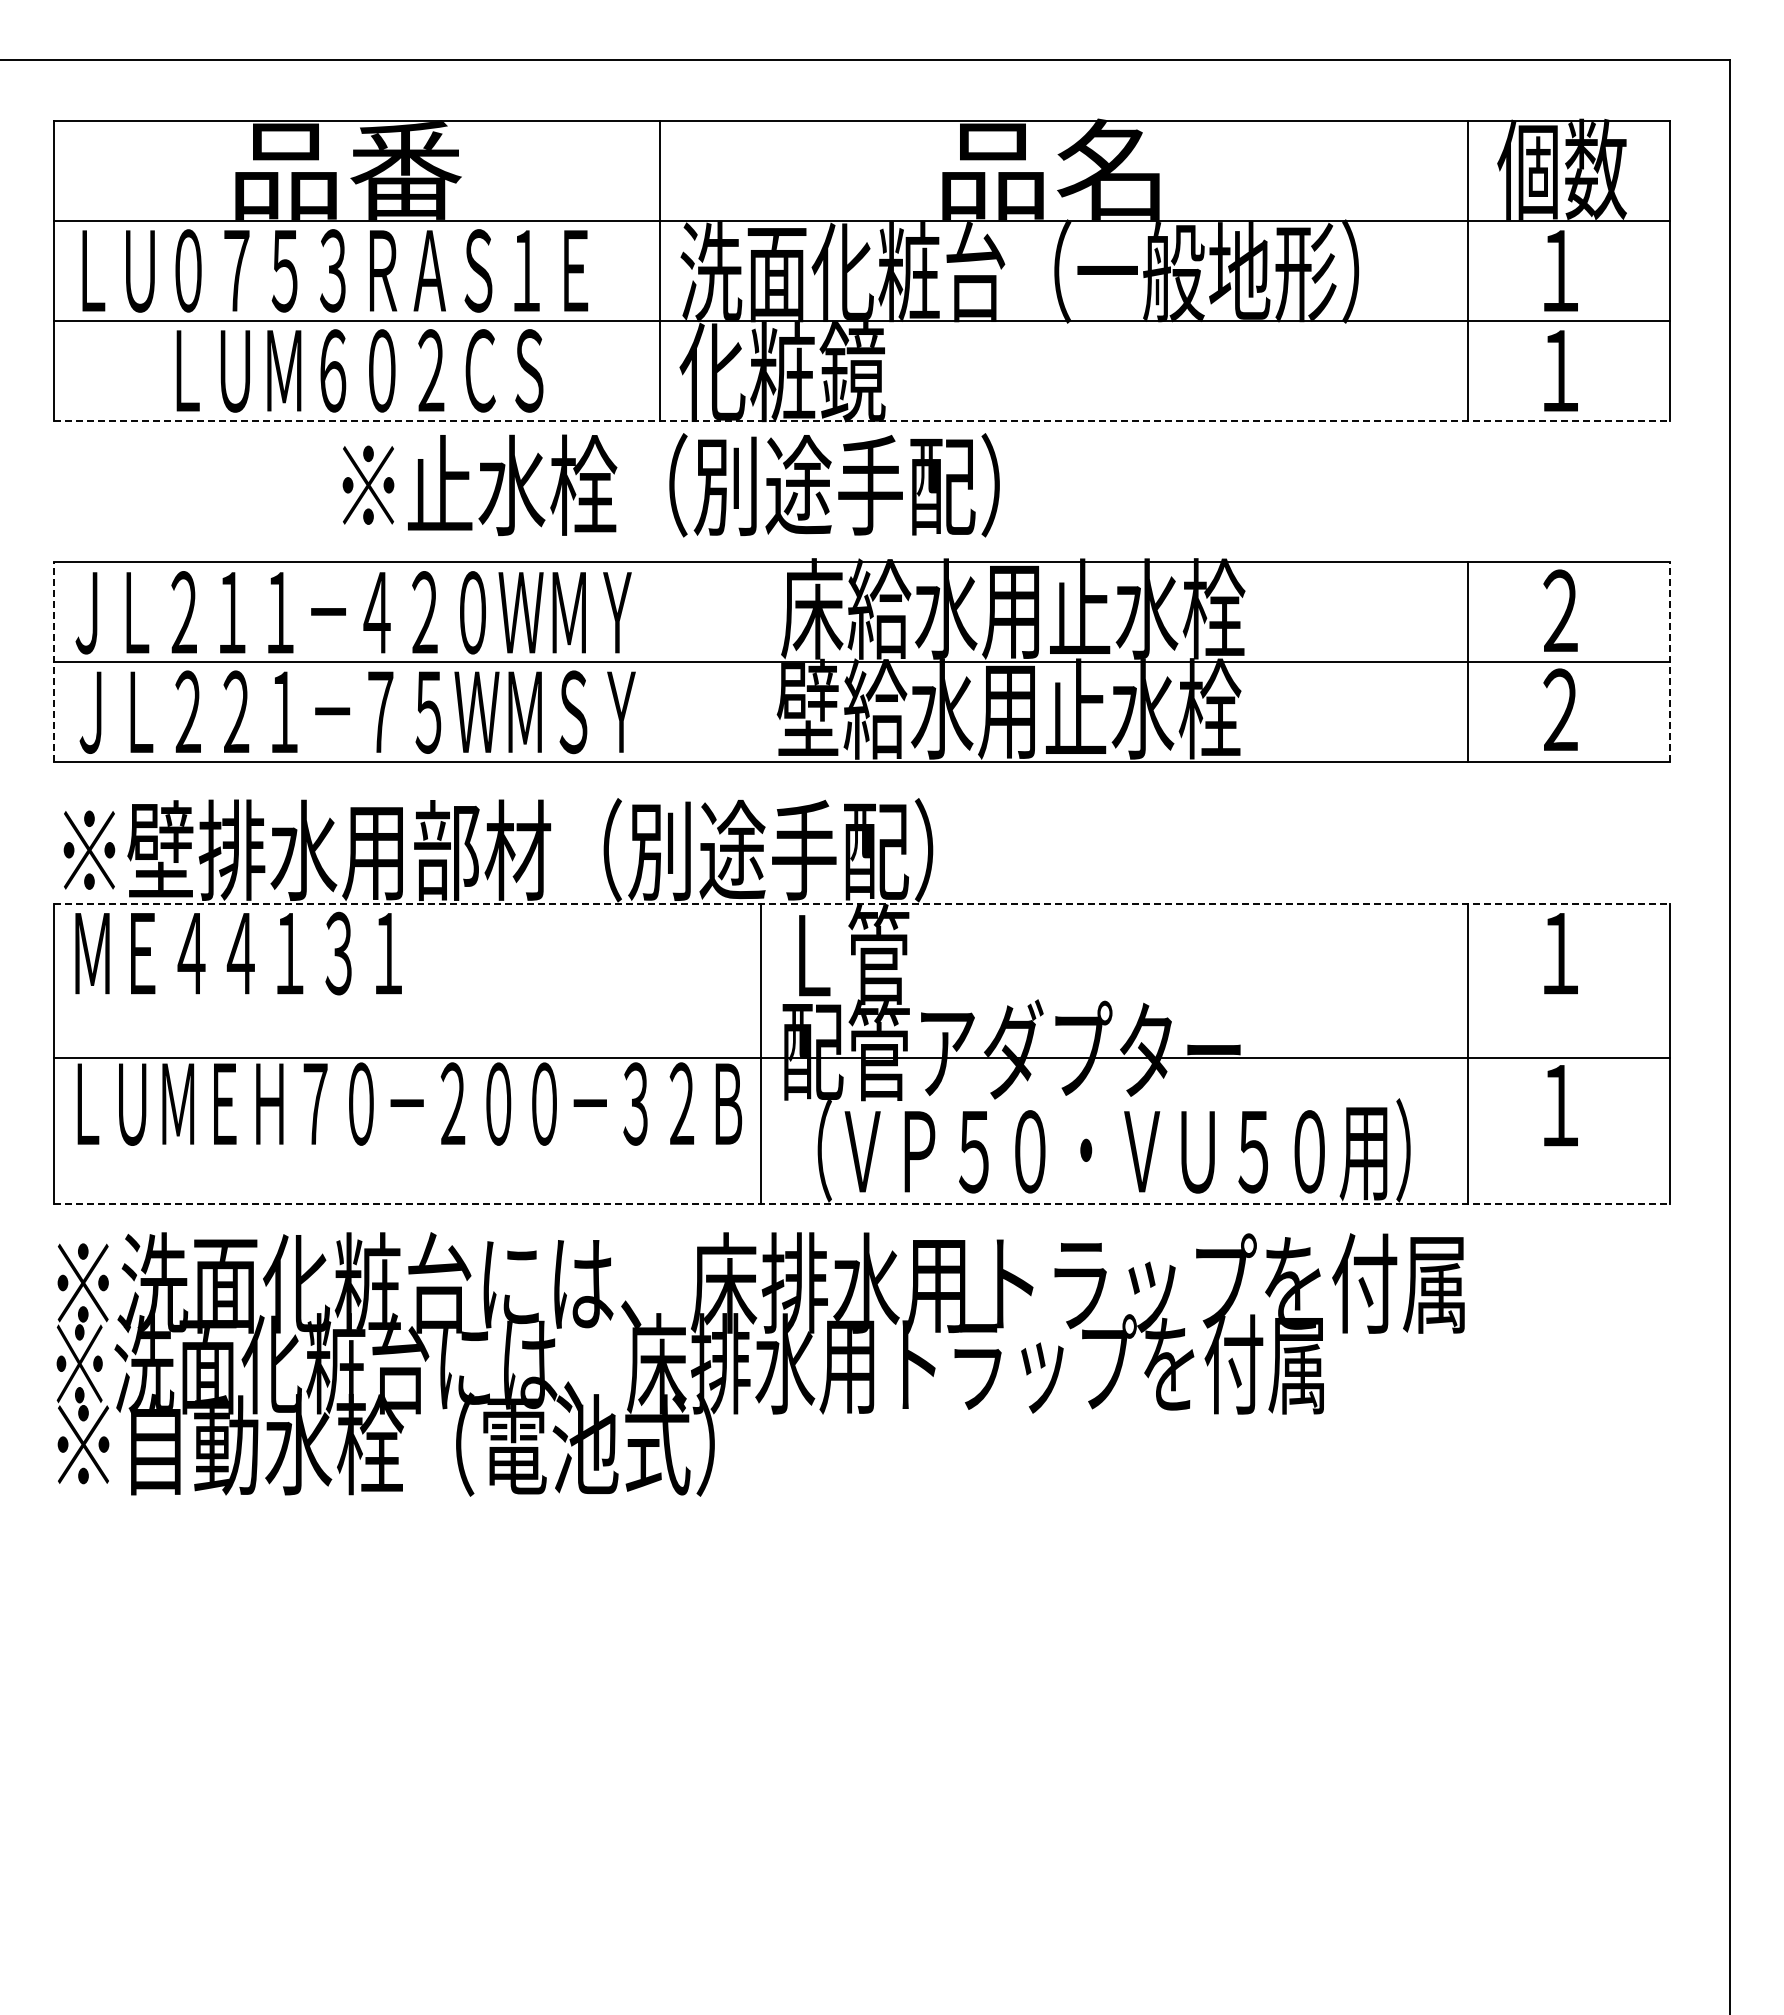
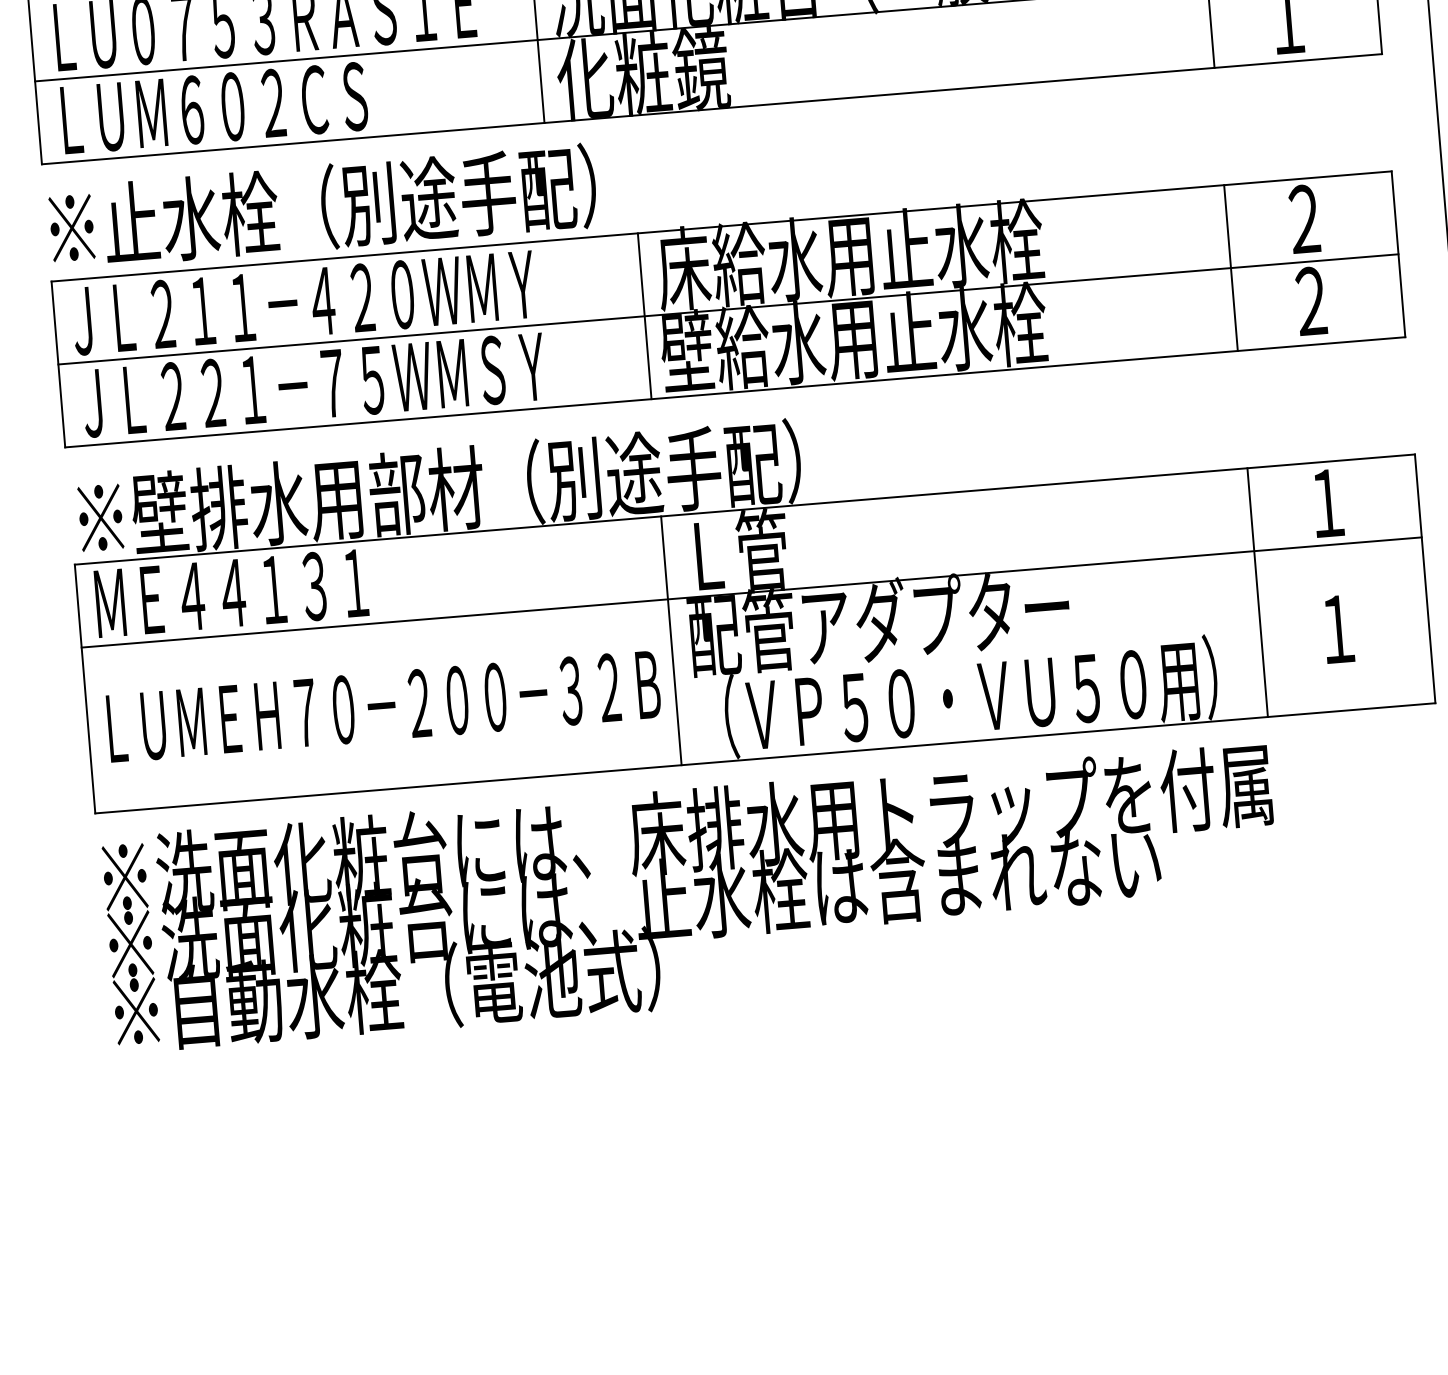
text: (359, 370) -> (214, 107), moved
line: (861, 421) -> (711, 109), dashed -> solid
text: (670, 485) -> (322, 207), moved
line: (53, 662) -> (58, 364), dashed -> solid
line: (760, 662) -> (644, 316), added
line: (1669, 662) -> (1398, 254), dashed -> solid
line: (861, 903) -> (744, 509), dashed -> solid
line: (861, 1057) -> (751, 592), moved
line: (861, 1203) -> (765, 758), dashed -> solid
text: (690, 1363) -> (634, 902), ※洗面化粧台には、床排水用トラップを付属 -> ※洗面化粧台には、止水栓は含まれない

